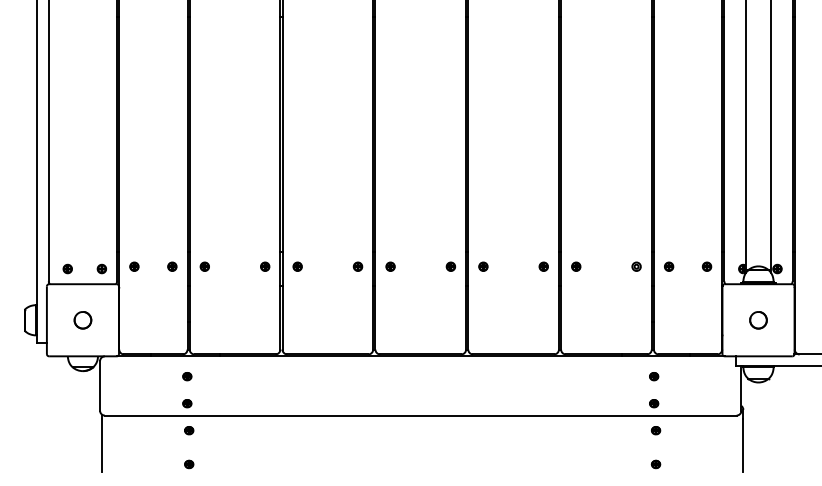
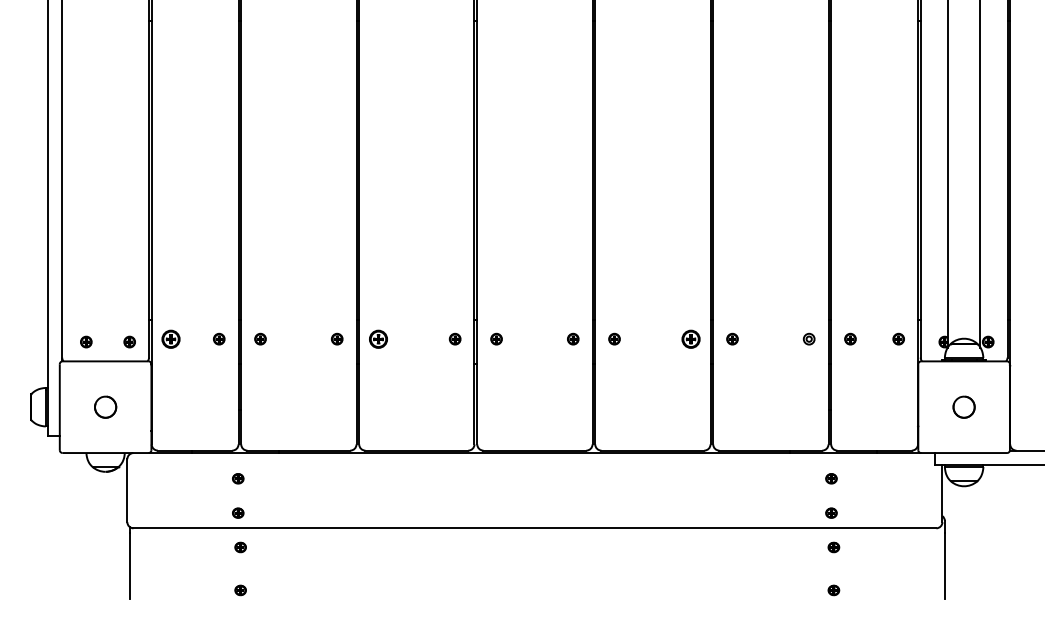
part: (134, 266) -> (170, 338), size x1.6
part: (297, 266) -> (378, 338), size x1.6
part: (543, 266) -> (691, 338), size x1.6

